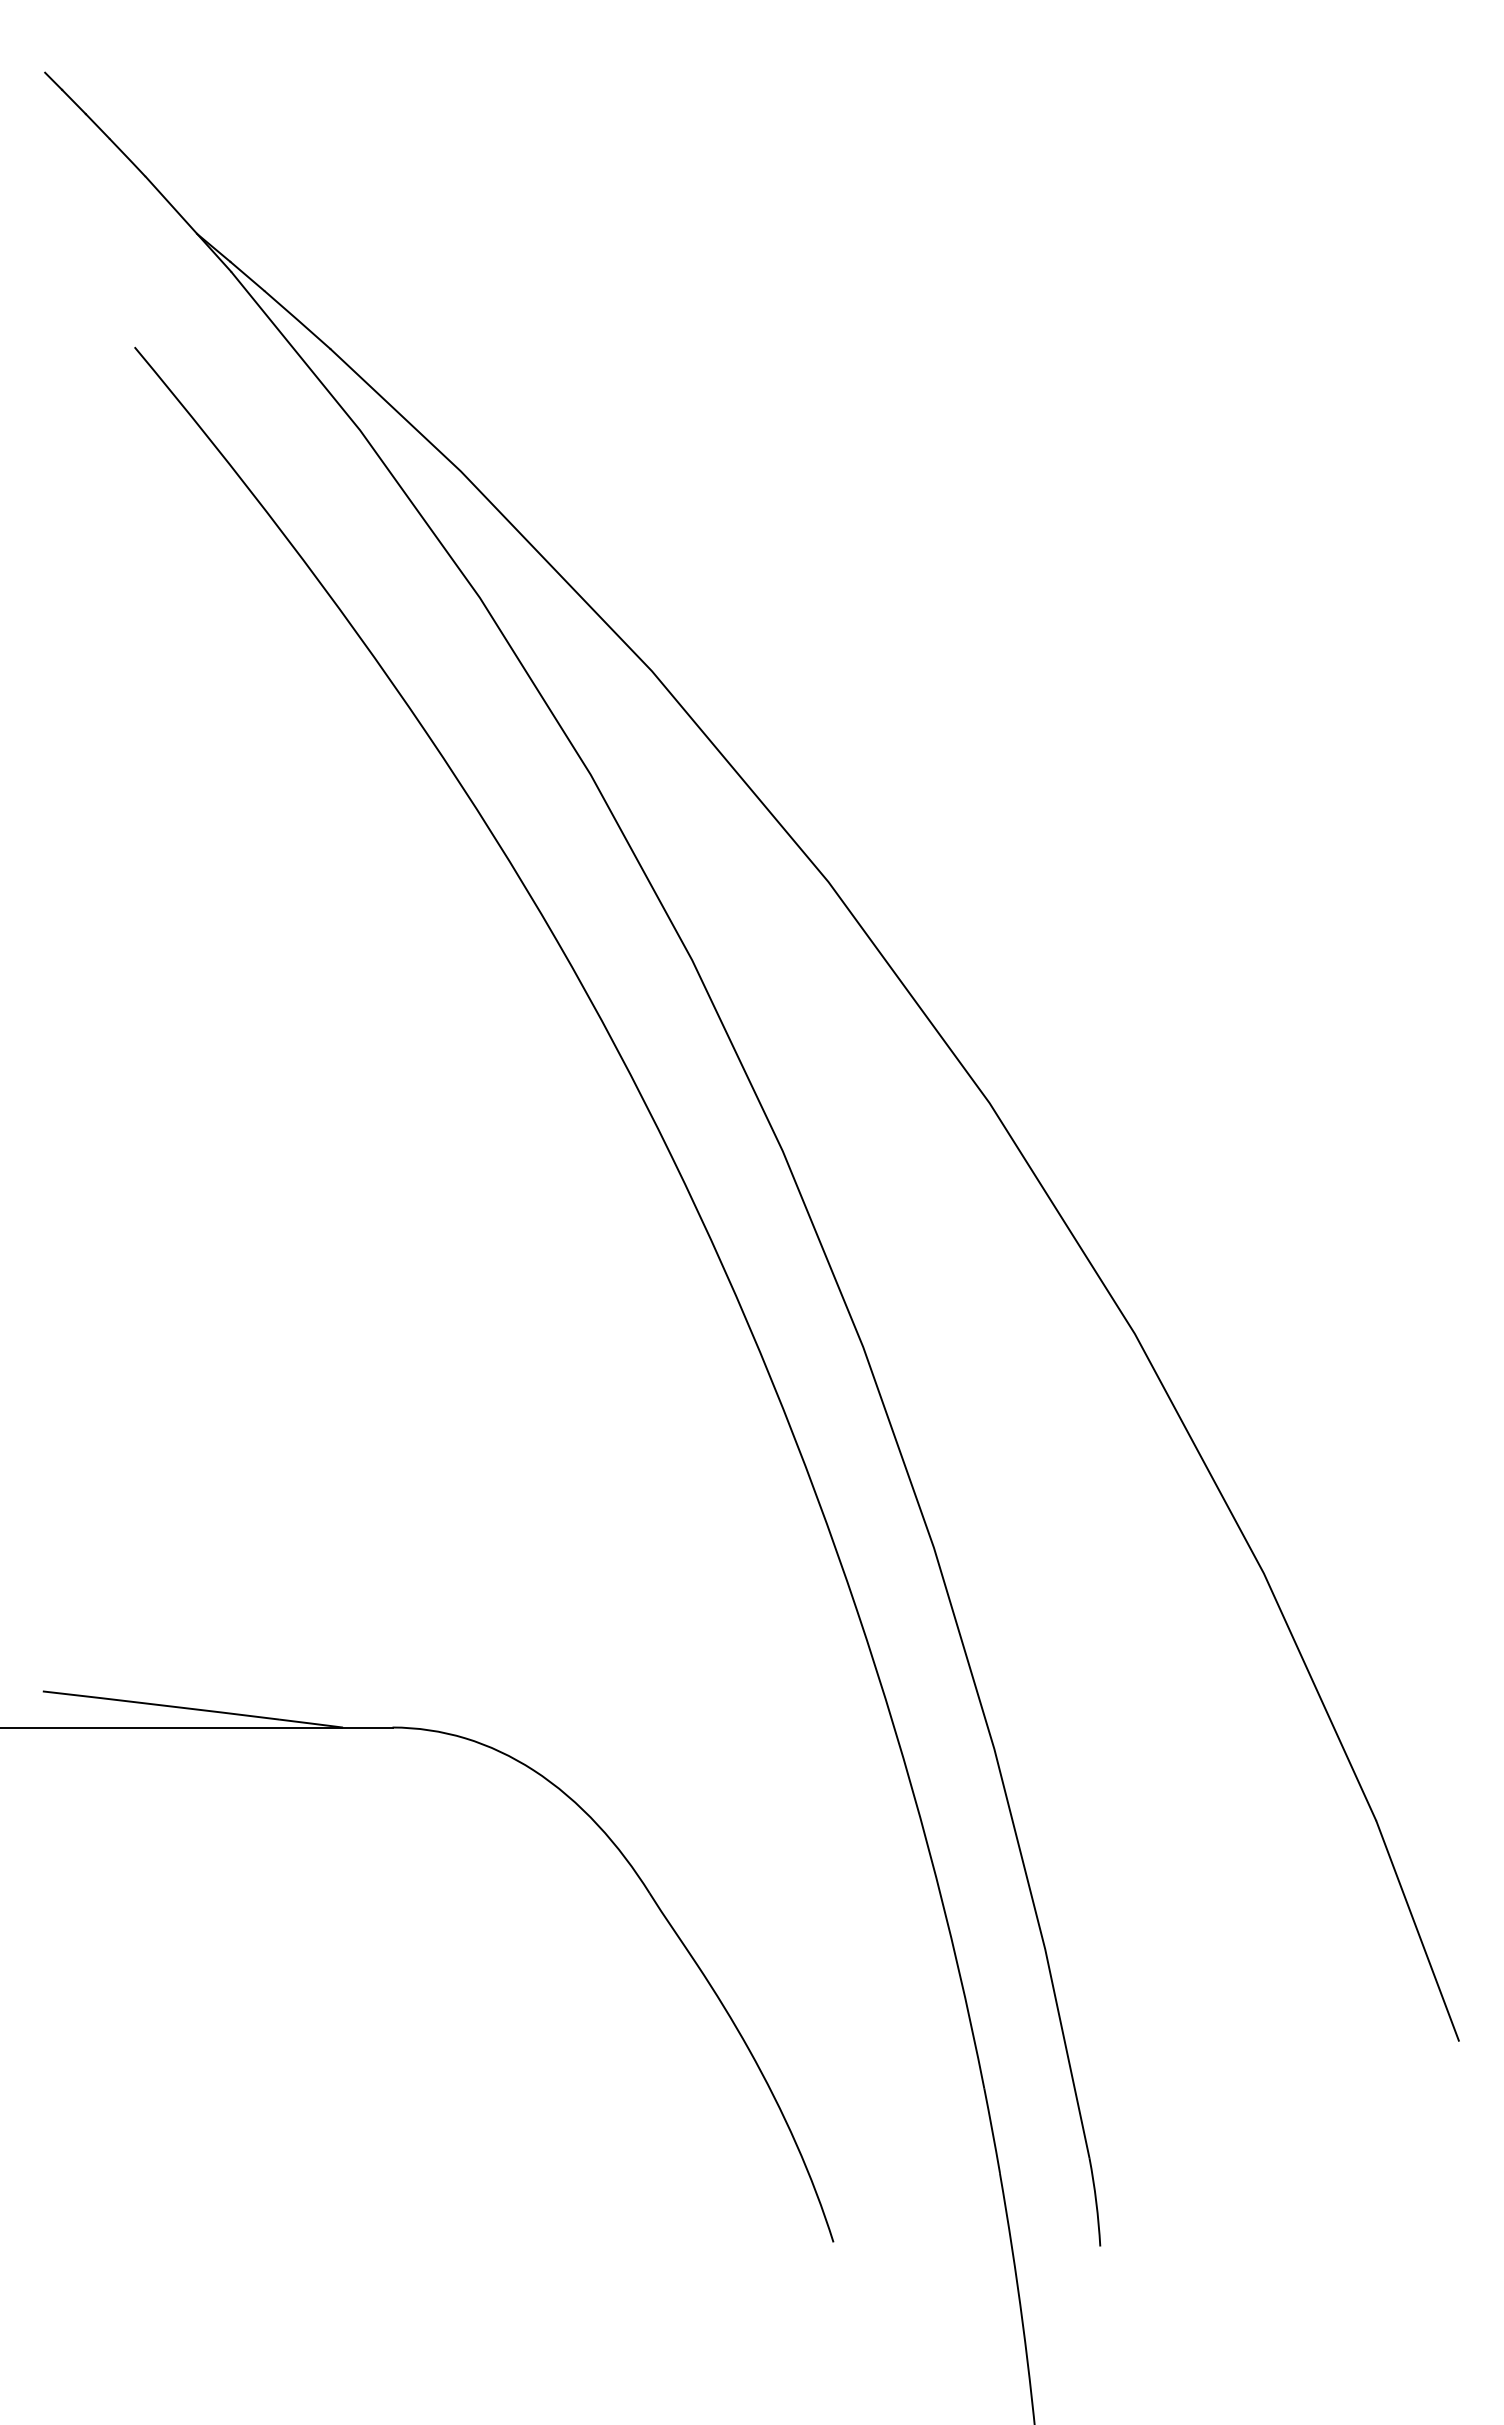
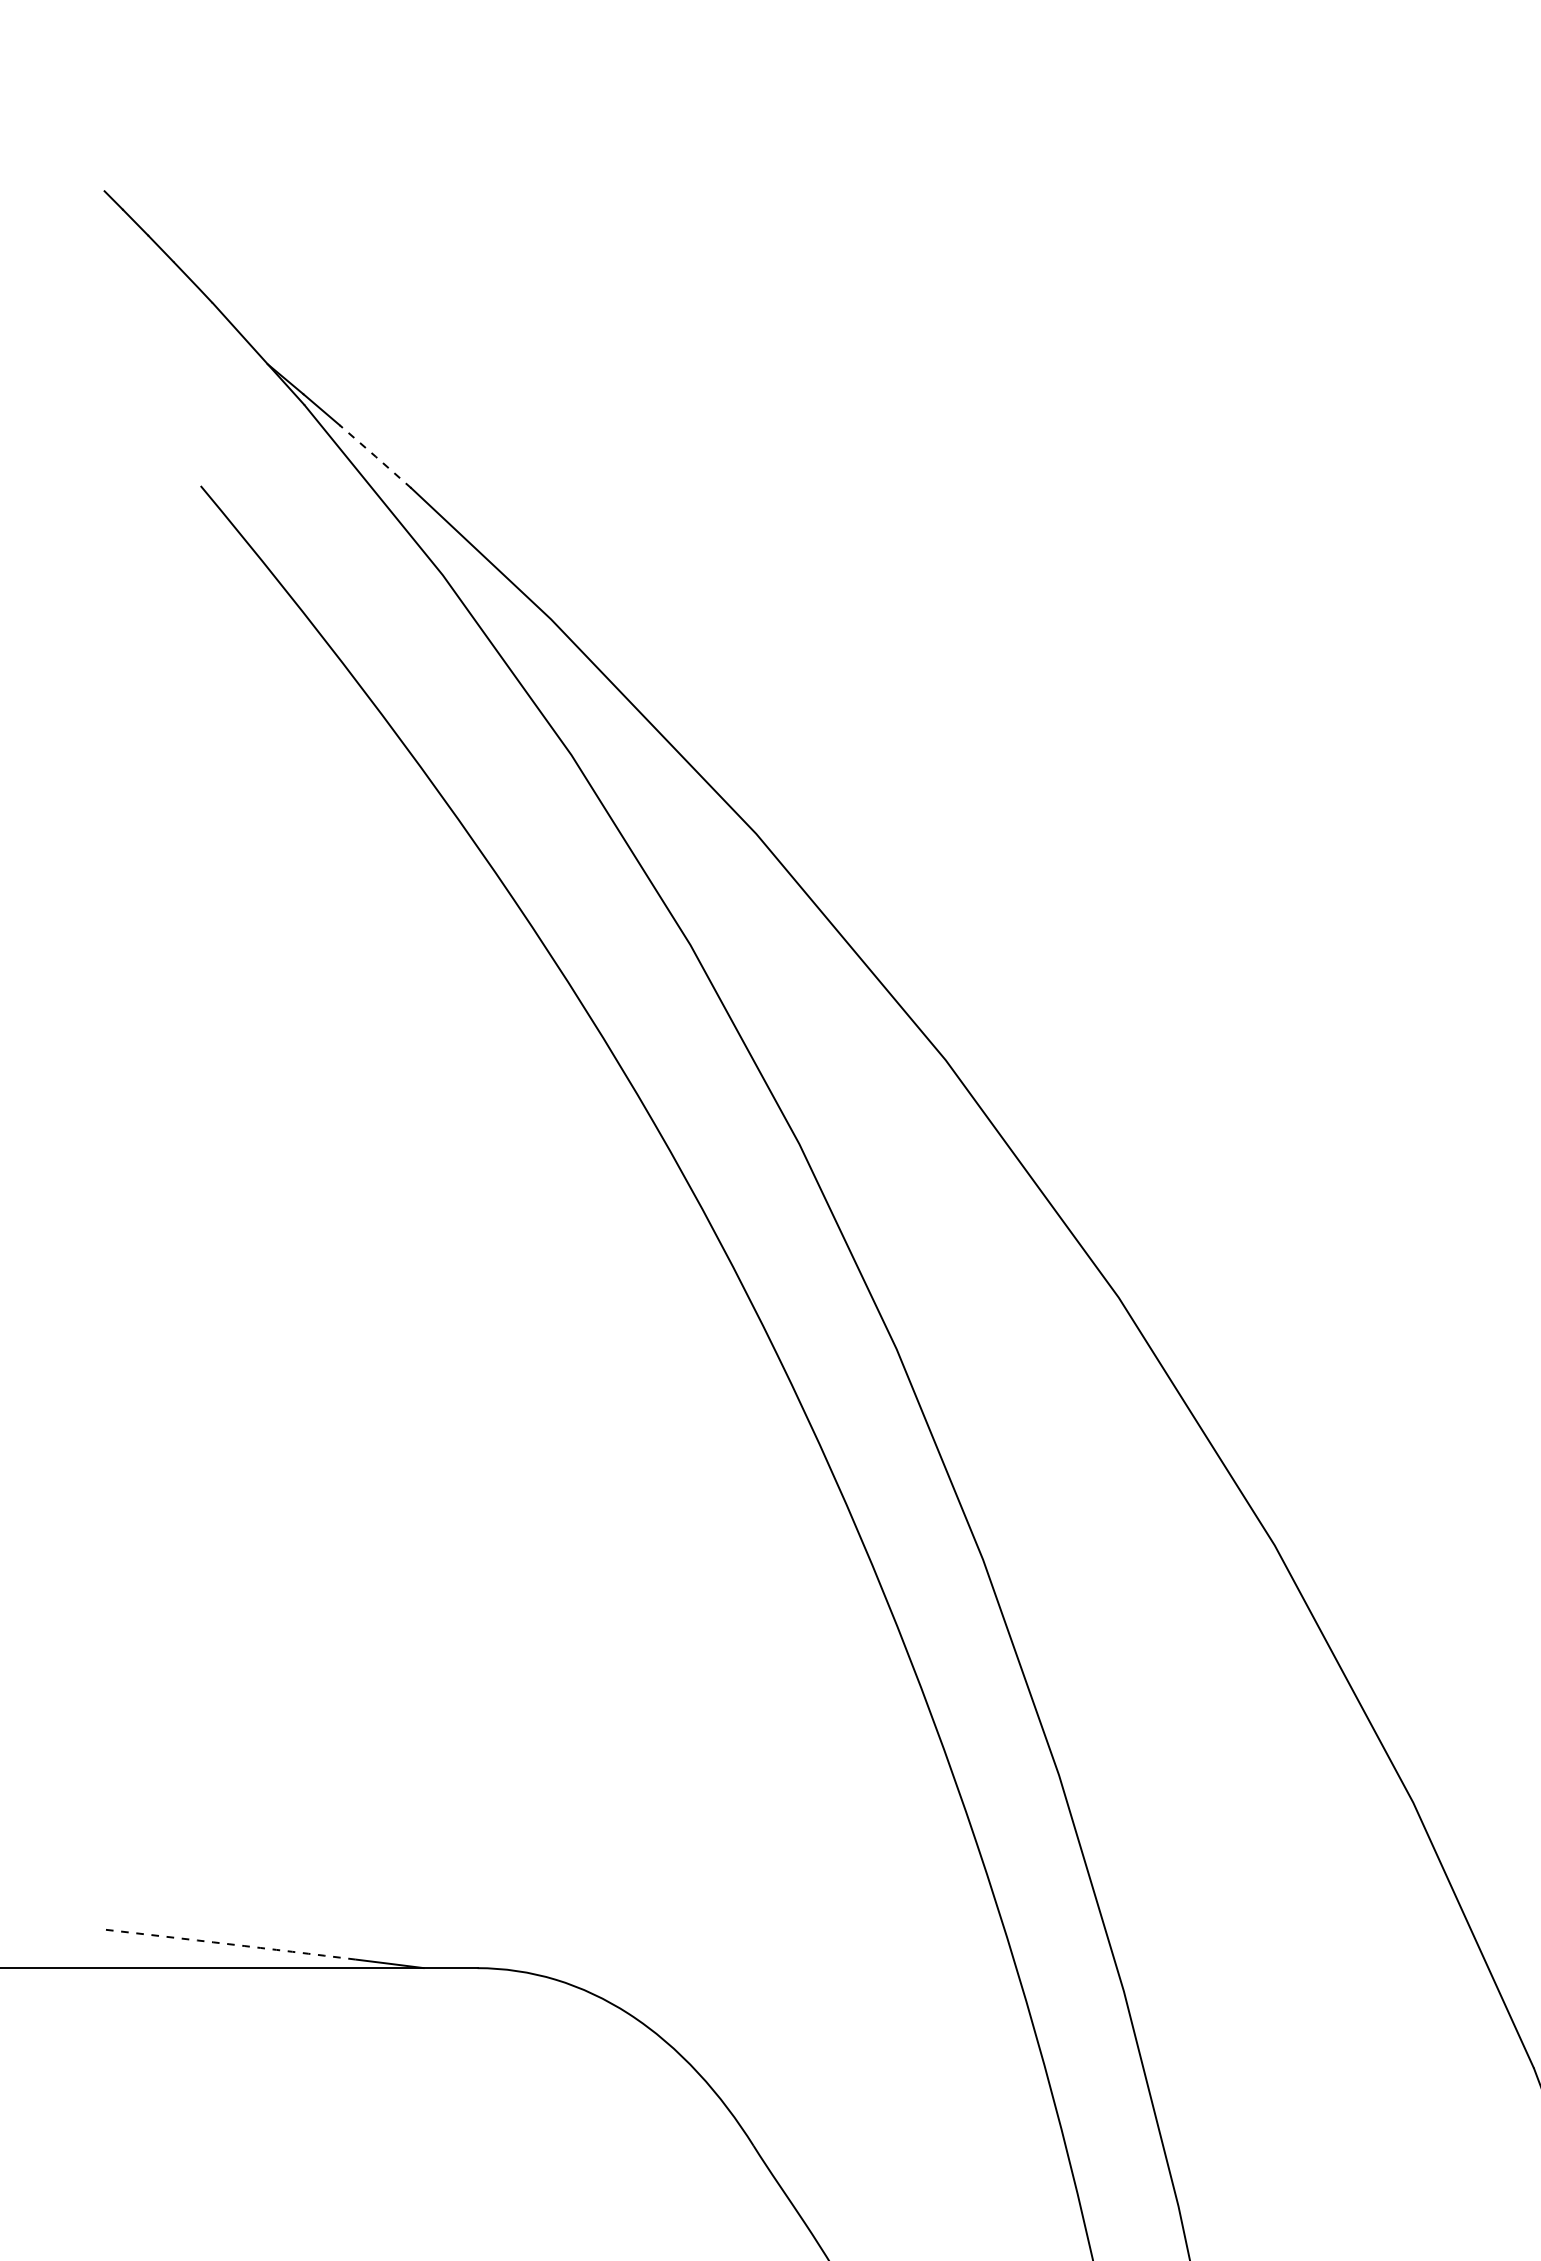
line: (297, 319) -> (375, 456), solid -> dashed
arc: (160, 1705) -> (228, 1944), solid -> dashed

